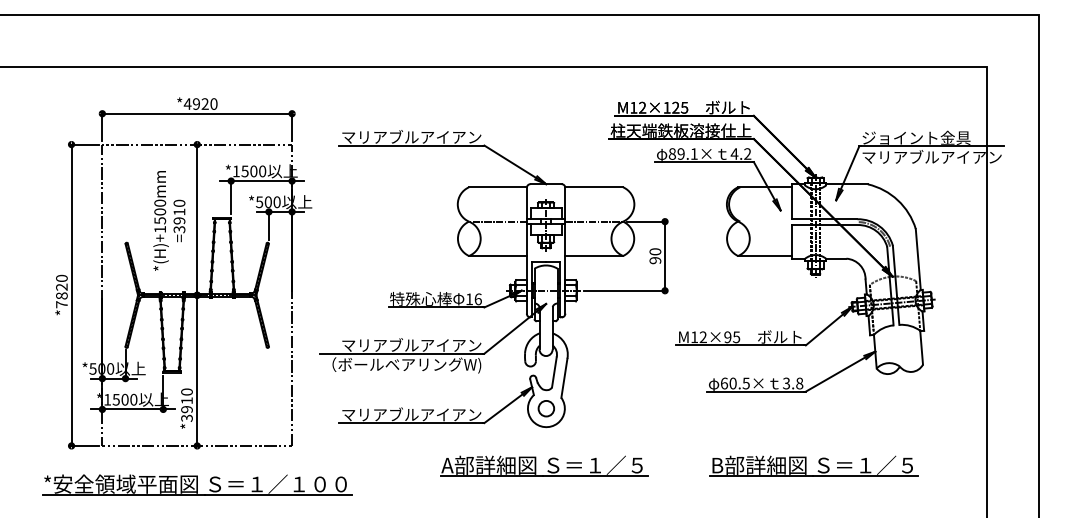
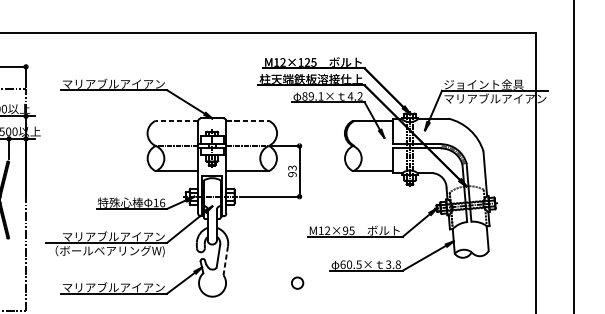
line: (497, 187) -> (176, 120), solid -> dashed
line: (594, 187) -> (247, 120), solid -> dashed
text: (655, 251) -> (292, 167), 90 -> 93
line: (564, 378) -> (225, 261), solid -> dashed
circle: (545, 408) -> (296, 283), moved

